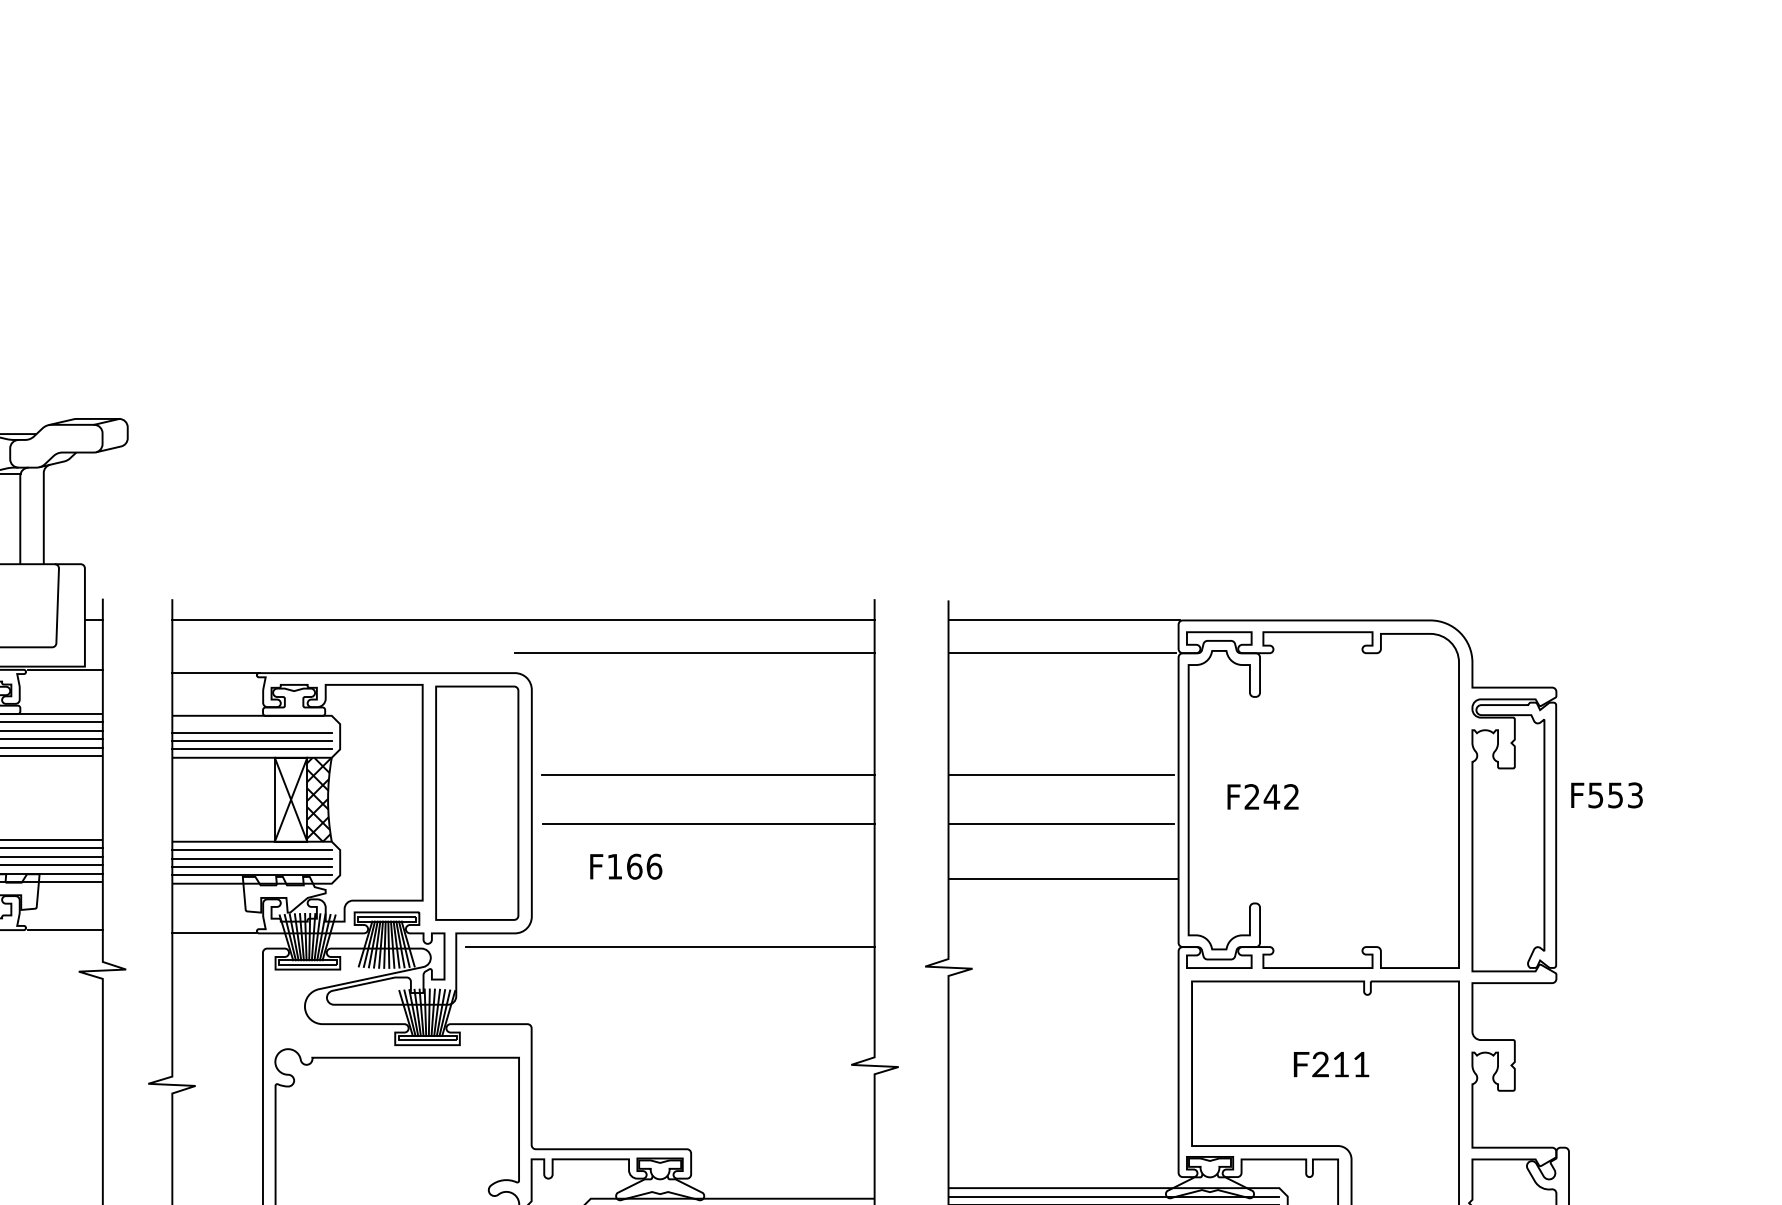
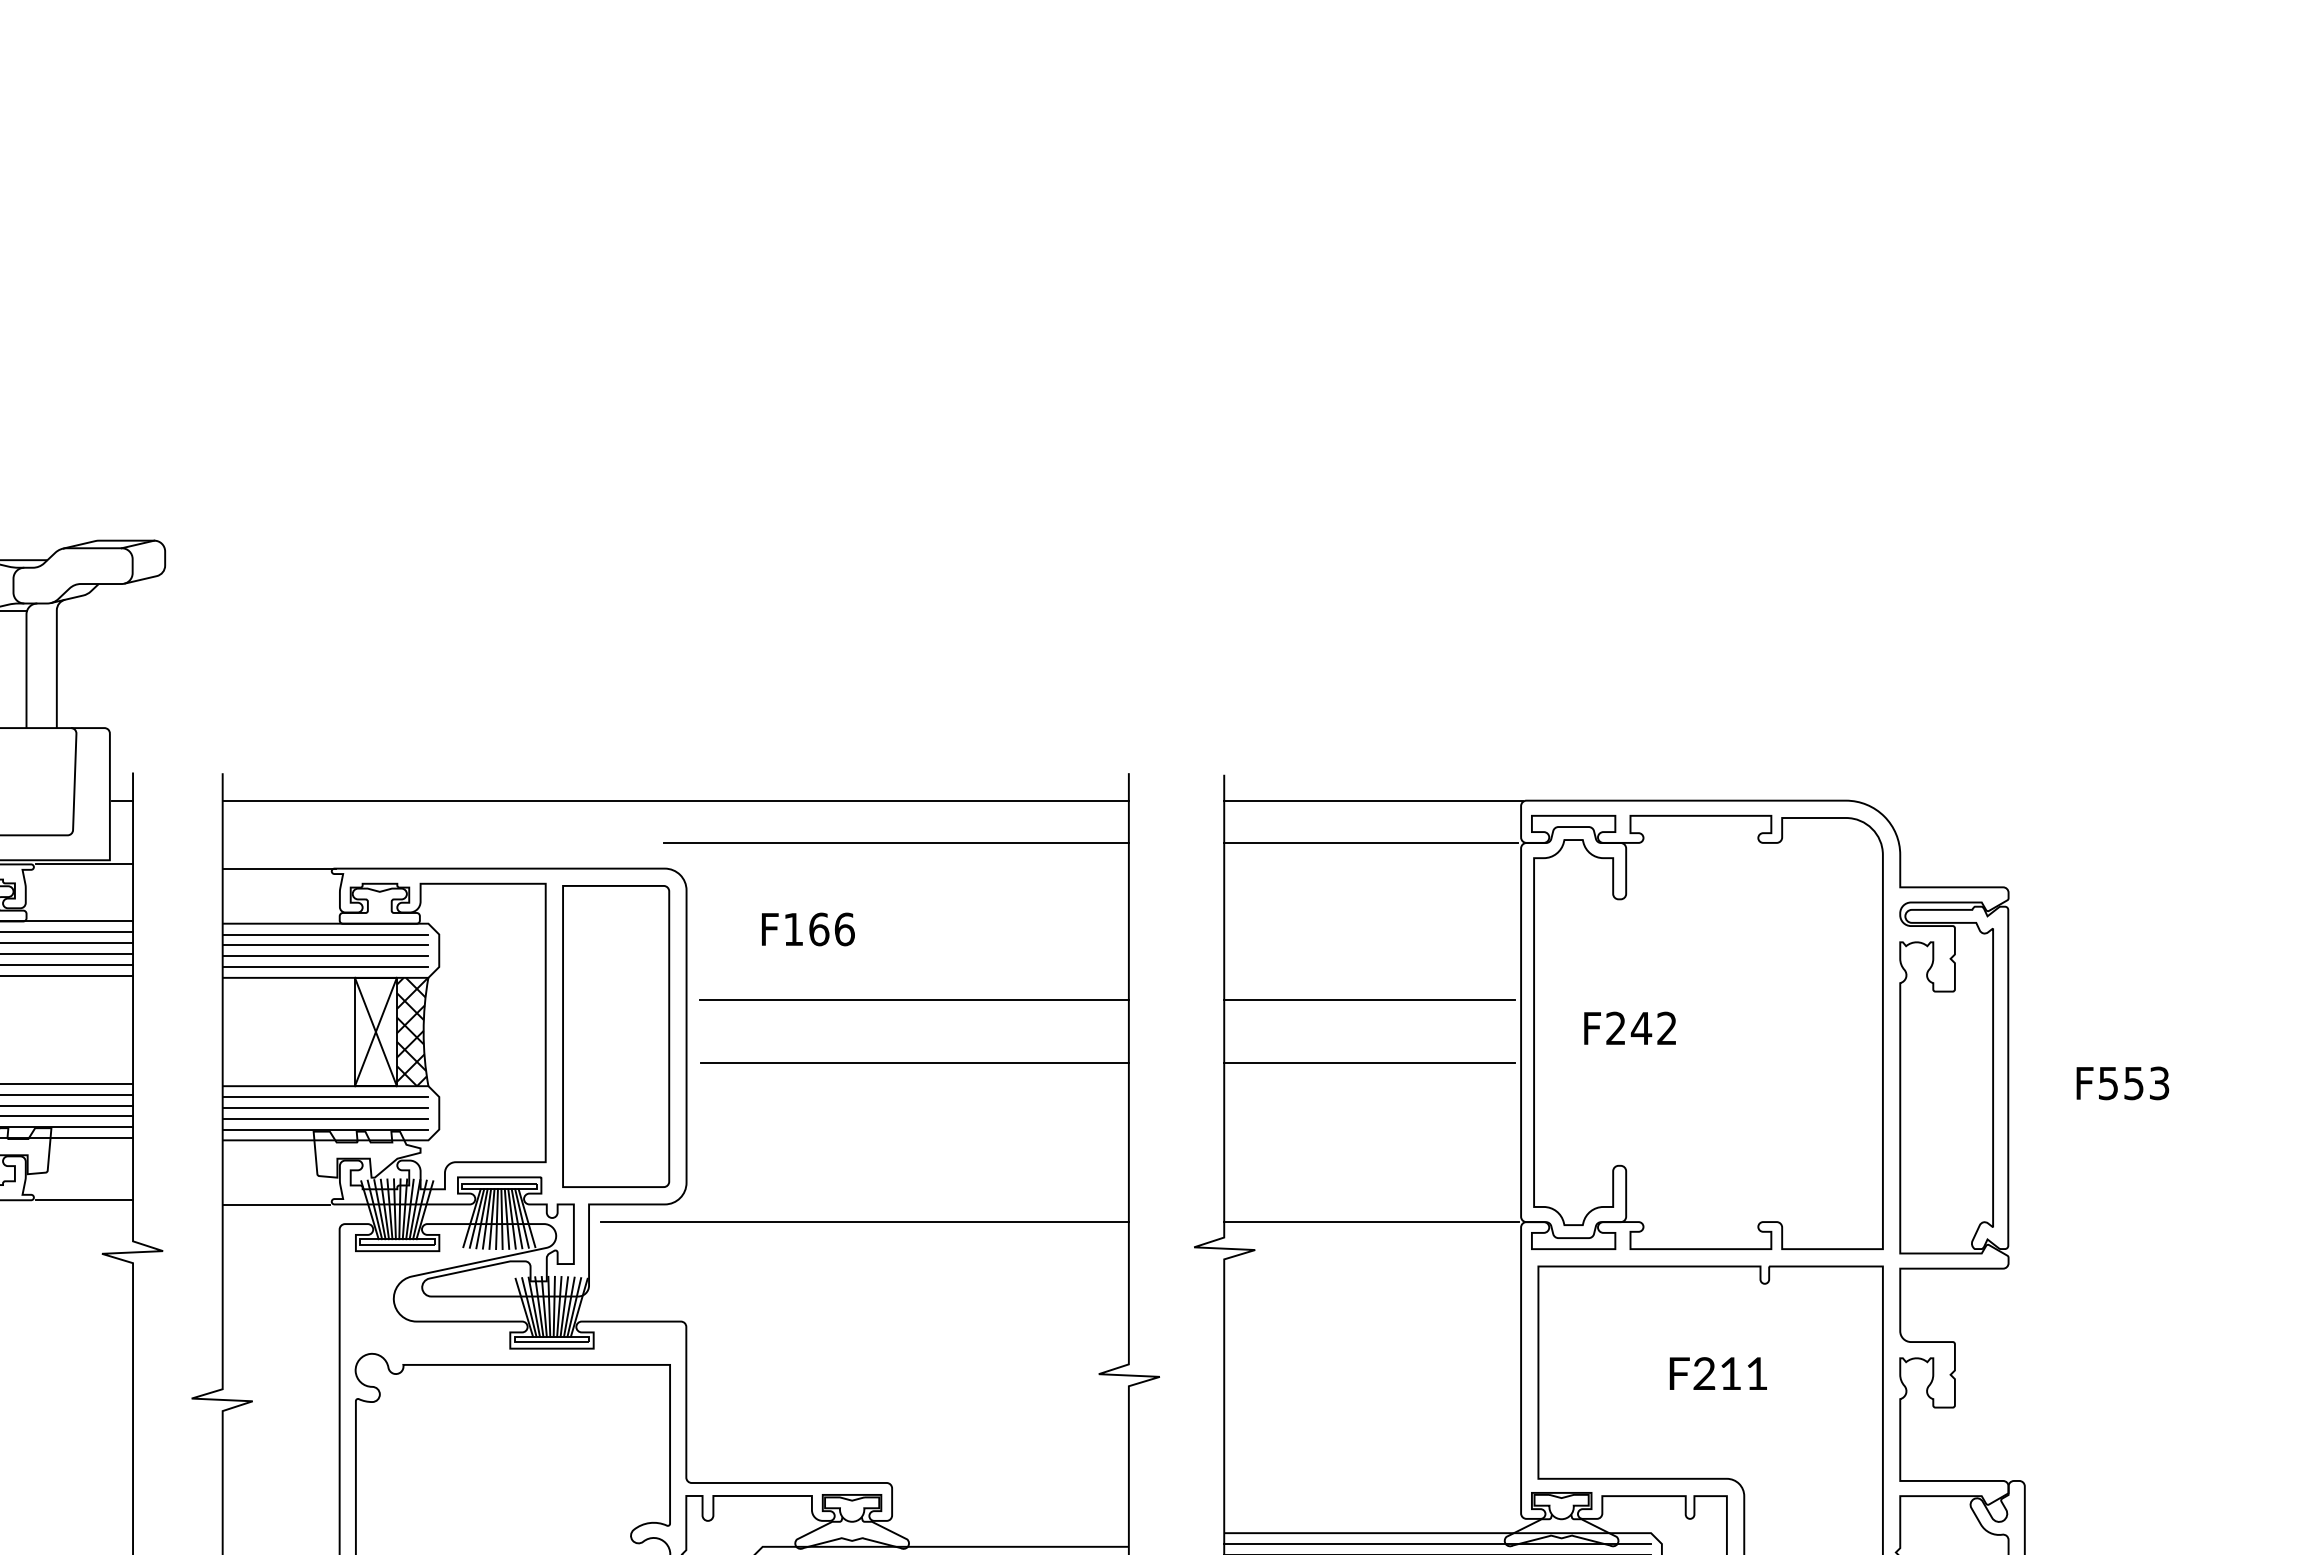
line: (252, 724) -> (325, 934), added
text: (1606, 795) -> (2122, 1083), moved
text: (626, 866) -> (808, 929), moved
line: (1062, 879) -> (1371, 1222), moved

